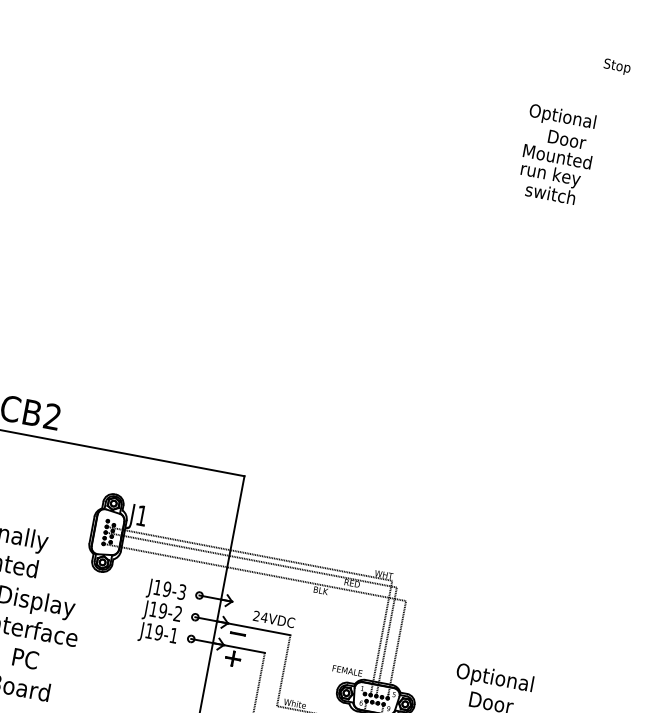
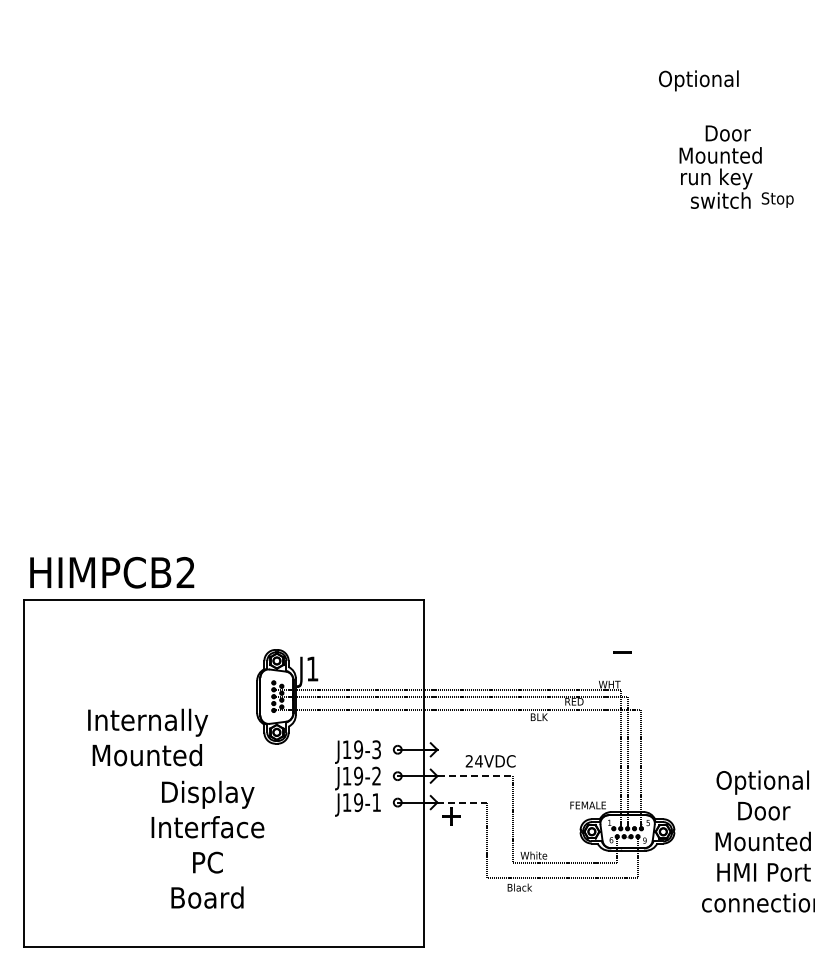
text: (617, 66) -> (777, 199), moved
text: (562, 117) -> (698, 80), moved
line: (259, 629) -> (475, 776), solid -> dashed
line: (237, 634) -> (622, 652), moved
line: (244, 648) -> (462, 802), solid -> dashed

